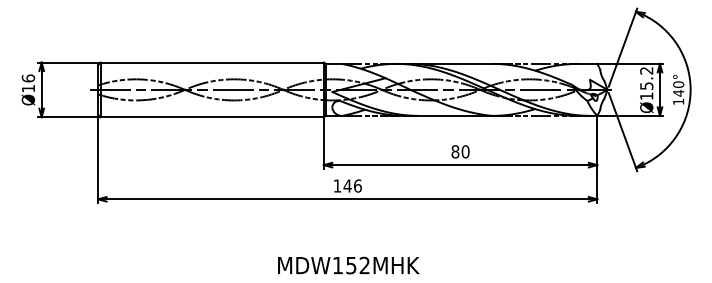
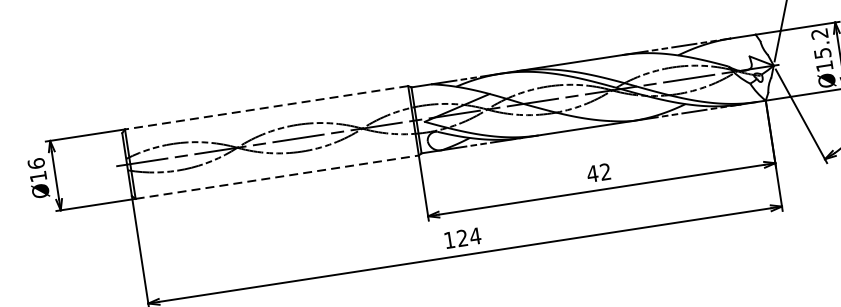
line: (212, 62) -> (266, 107), solid -> dashed
line: (212, 117) -> (277, 177), solid -> dashed
text: (460, 151) -> (599, 172), 80 -> 42
text: (352, 185) -> (468, 236), 146 -> 124

